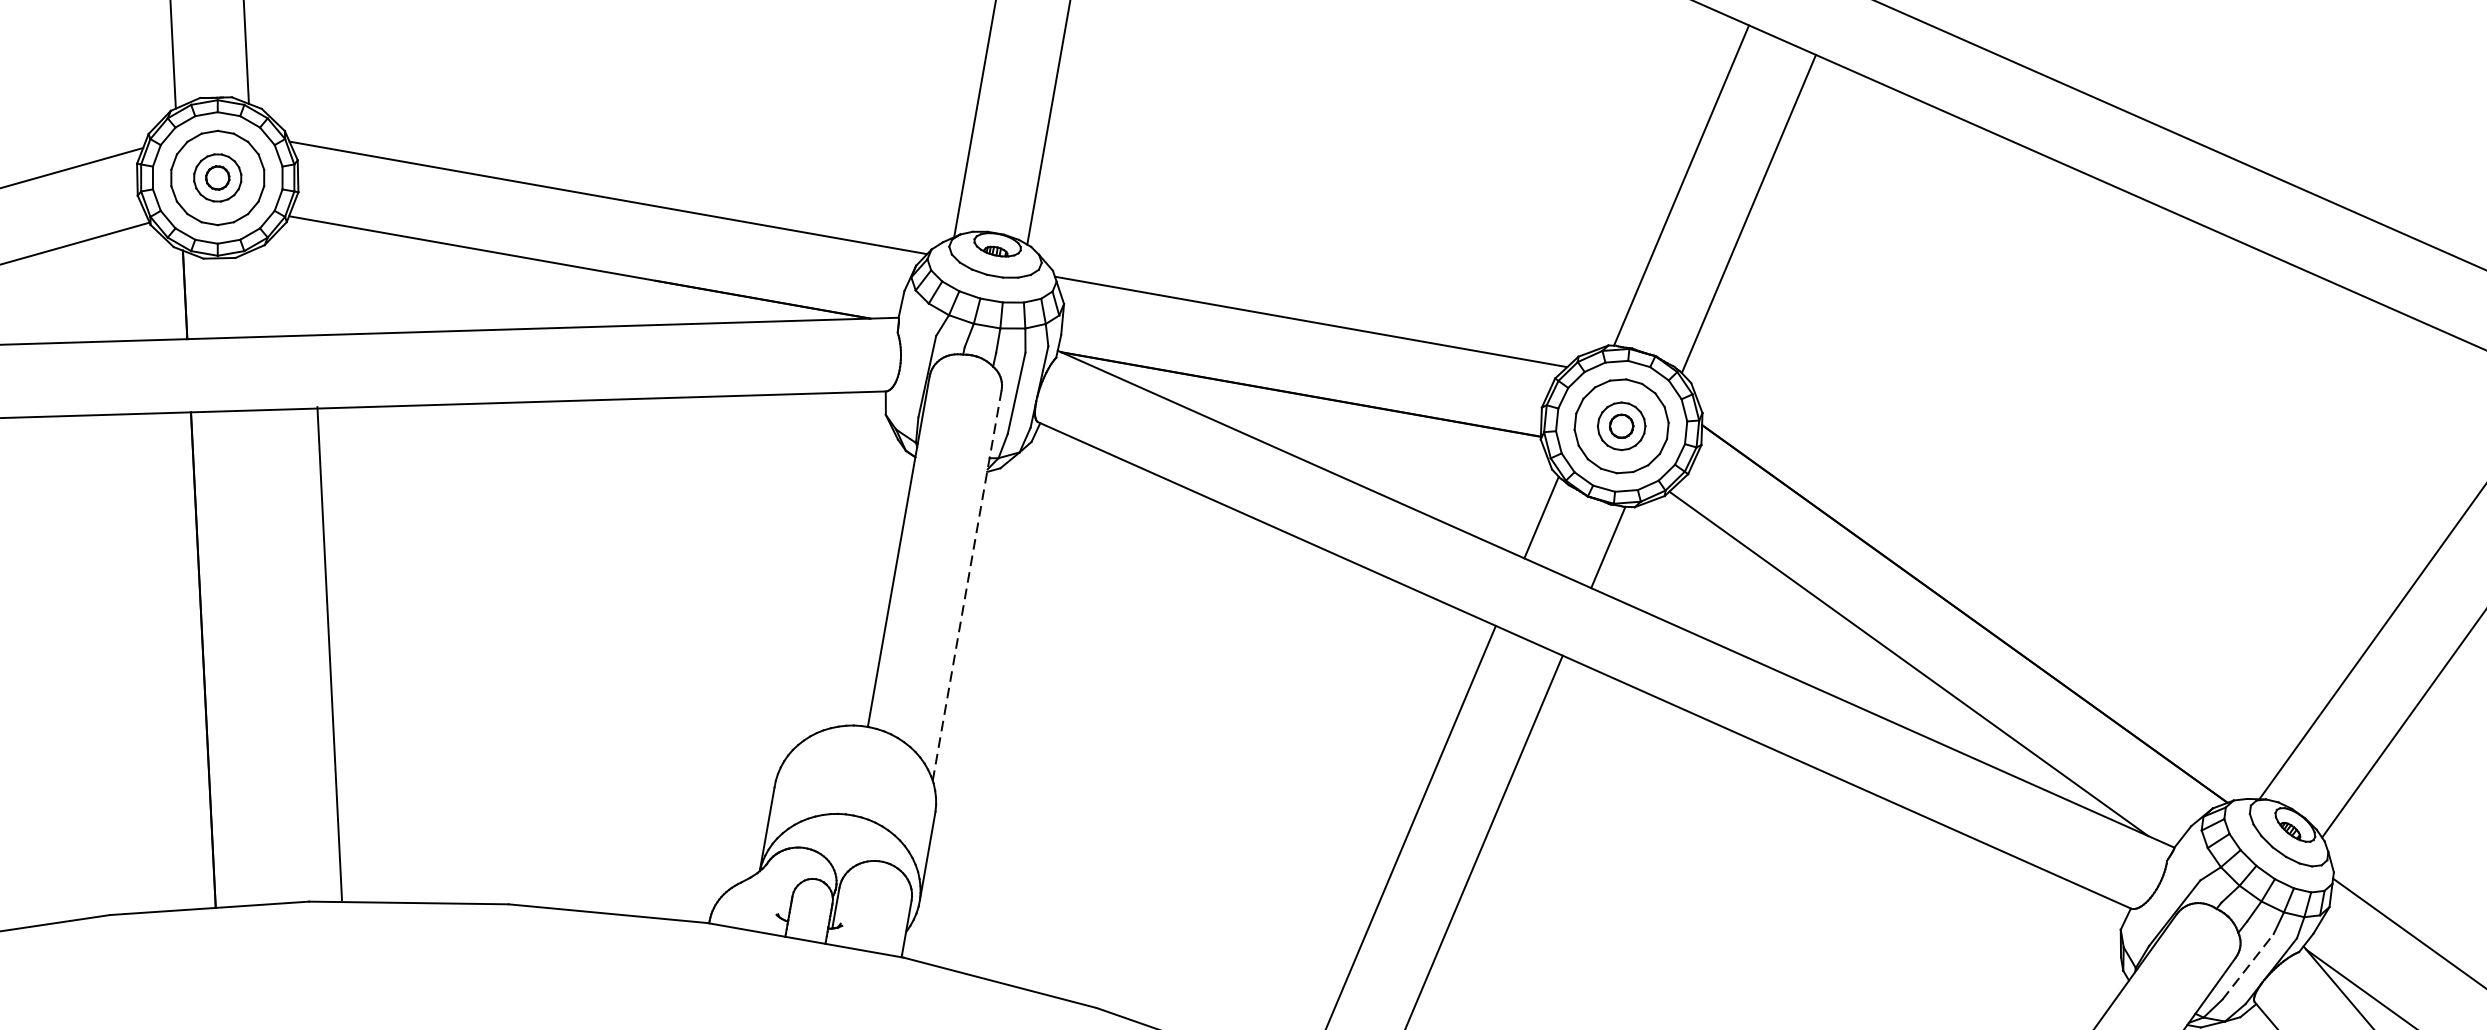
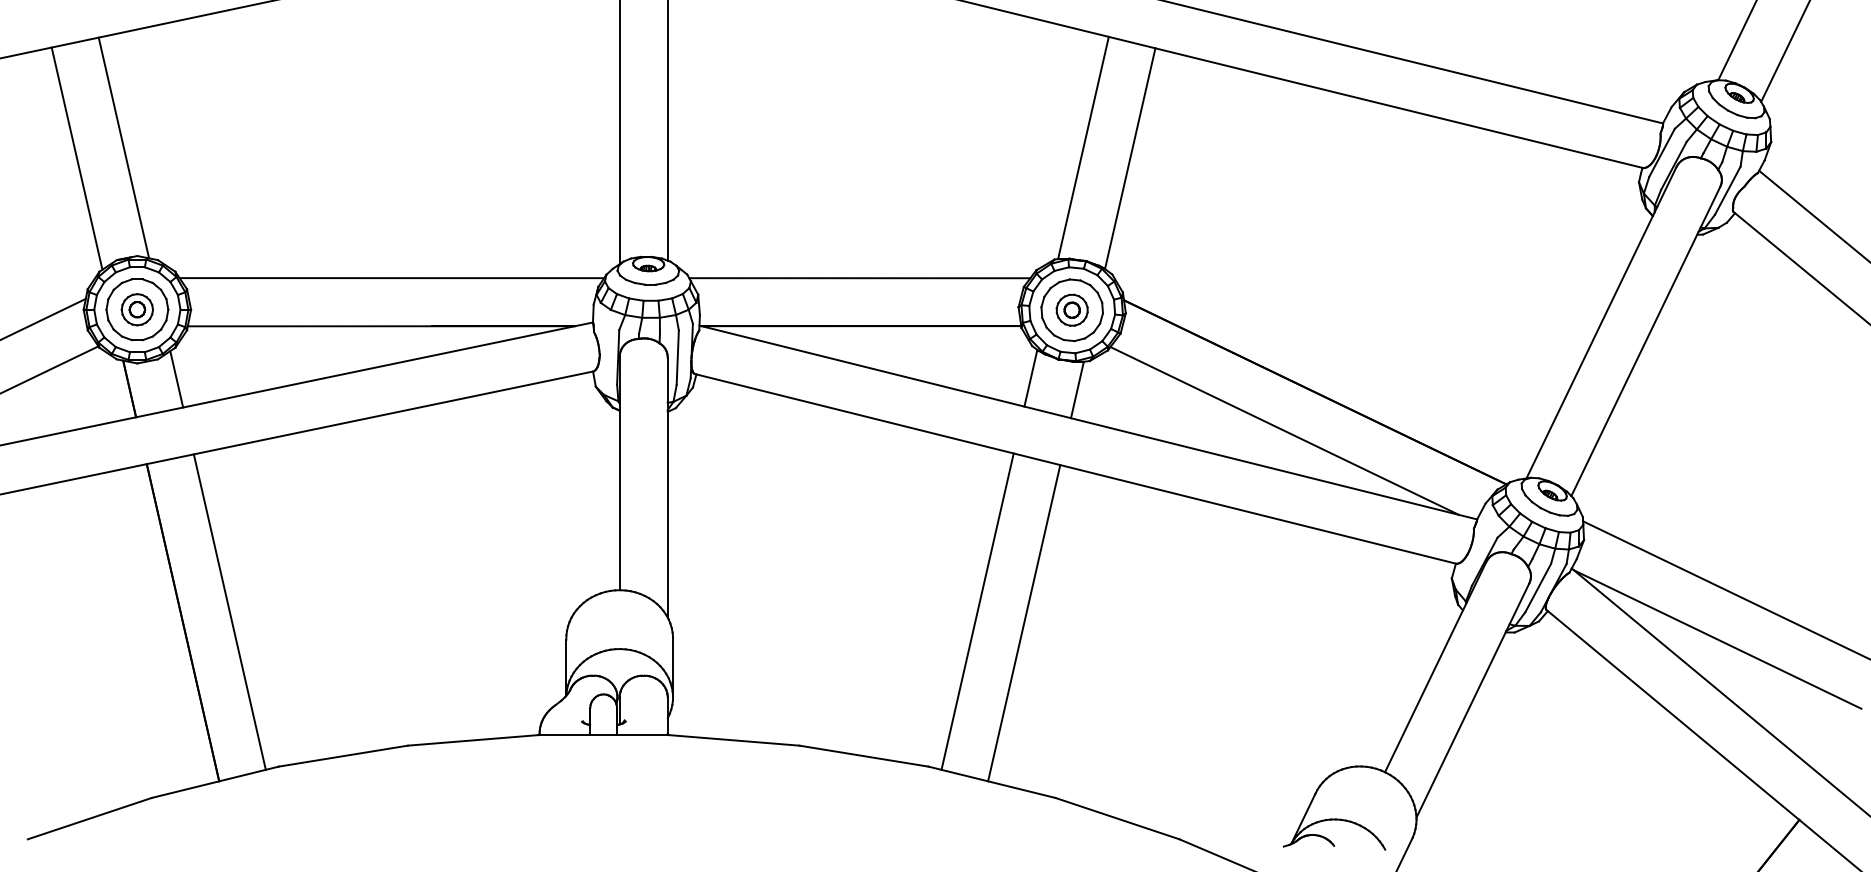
line: (258, 293) -> (176, 379), added
line: (966, 585) -> (667, 487), dashed -> solid
line: (329, 652) -> (229, 611), moved
line: (2248, 966) -> (1538, 587), dashed -> solid

